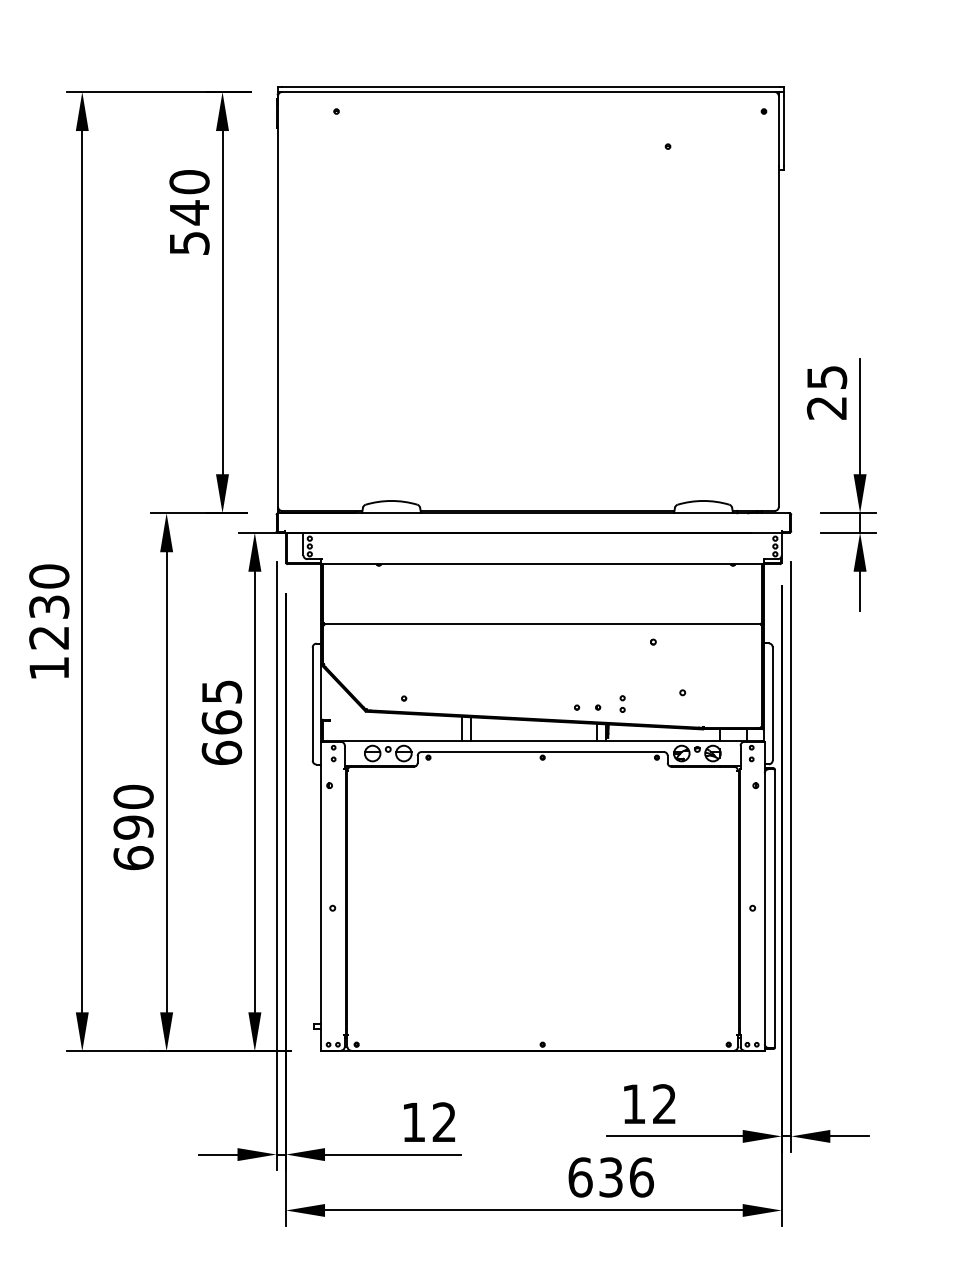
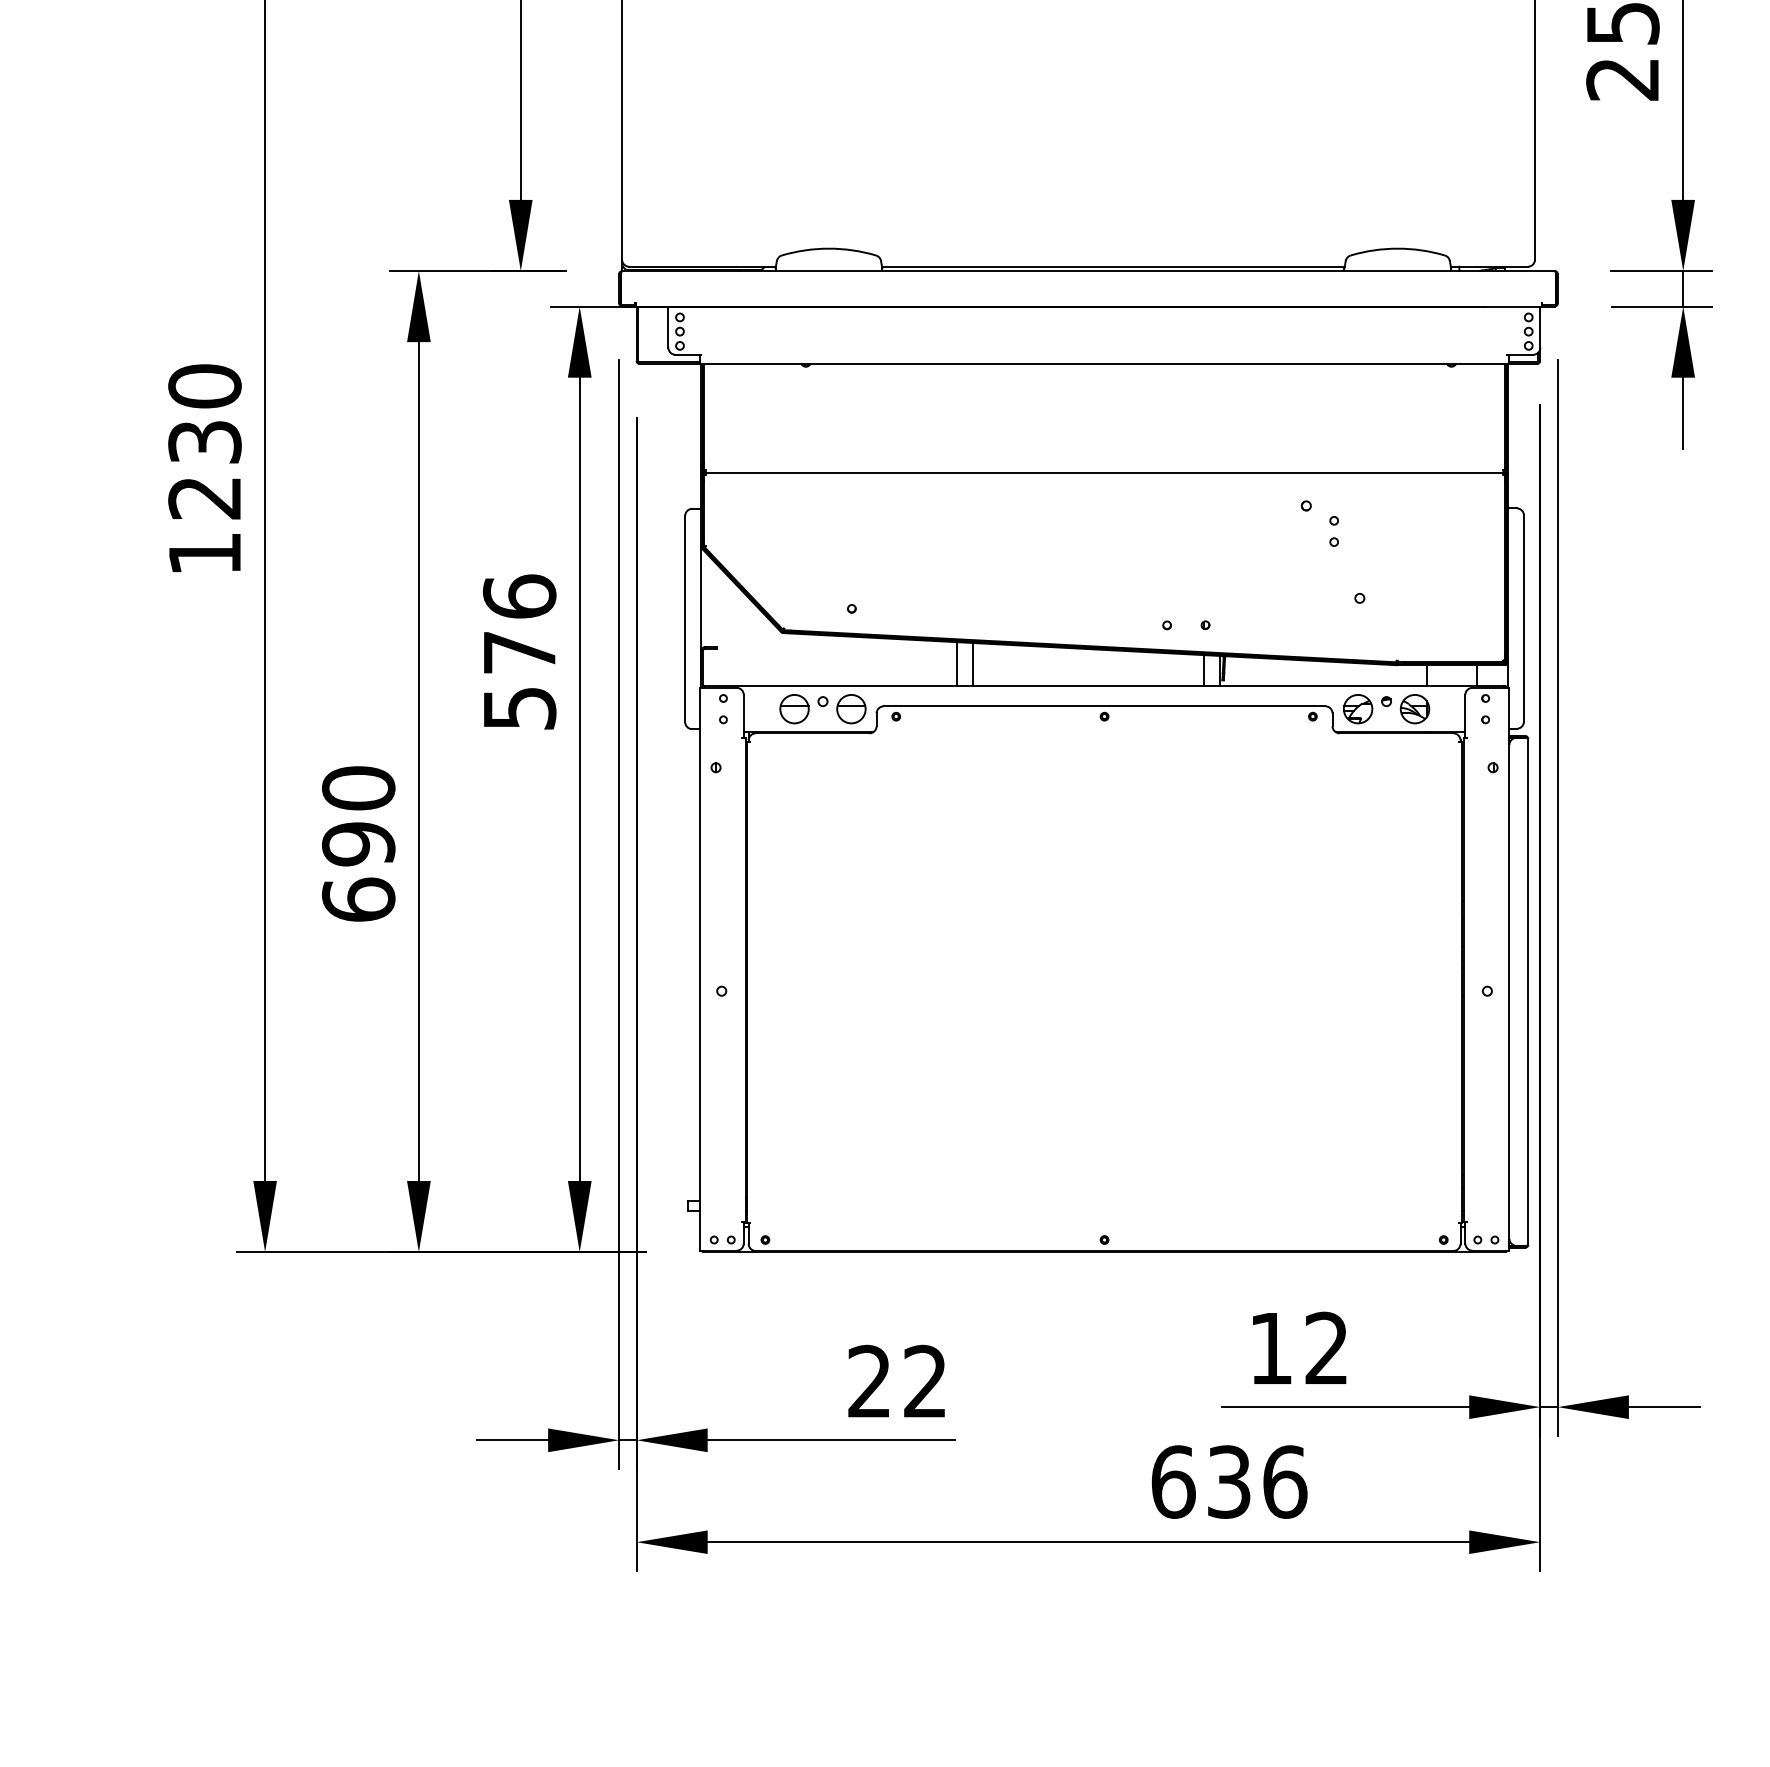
part: (622, 703) -> (1333, 530), moved
text: (221, 721) -> (518, 650), 665 -> 576
text: (413, 1121) -> (868, 1379), 12 -> 22

